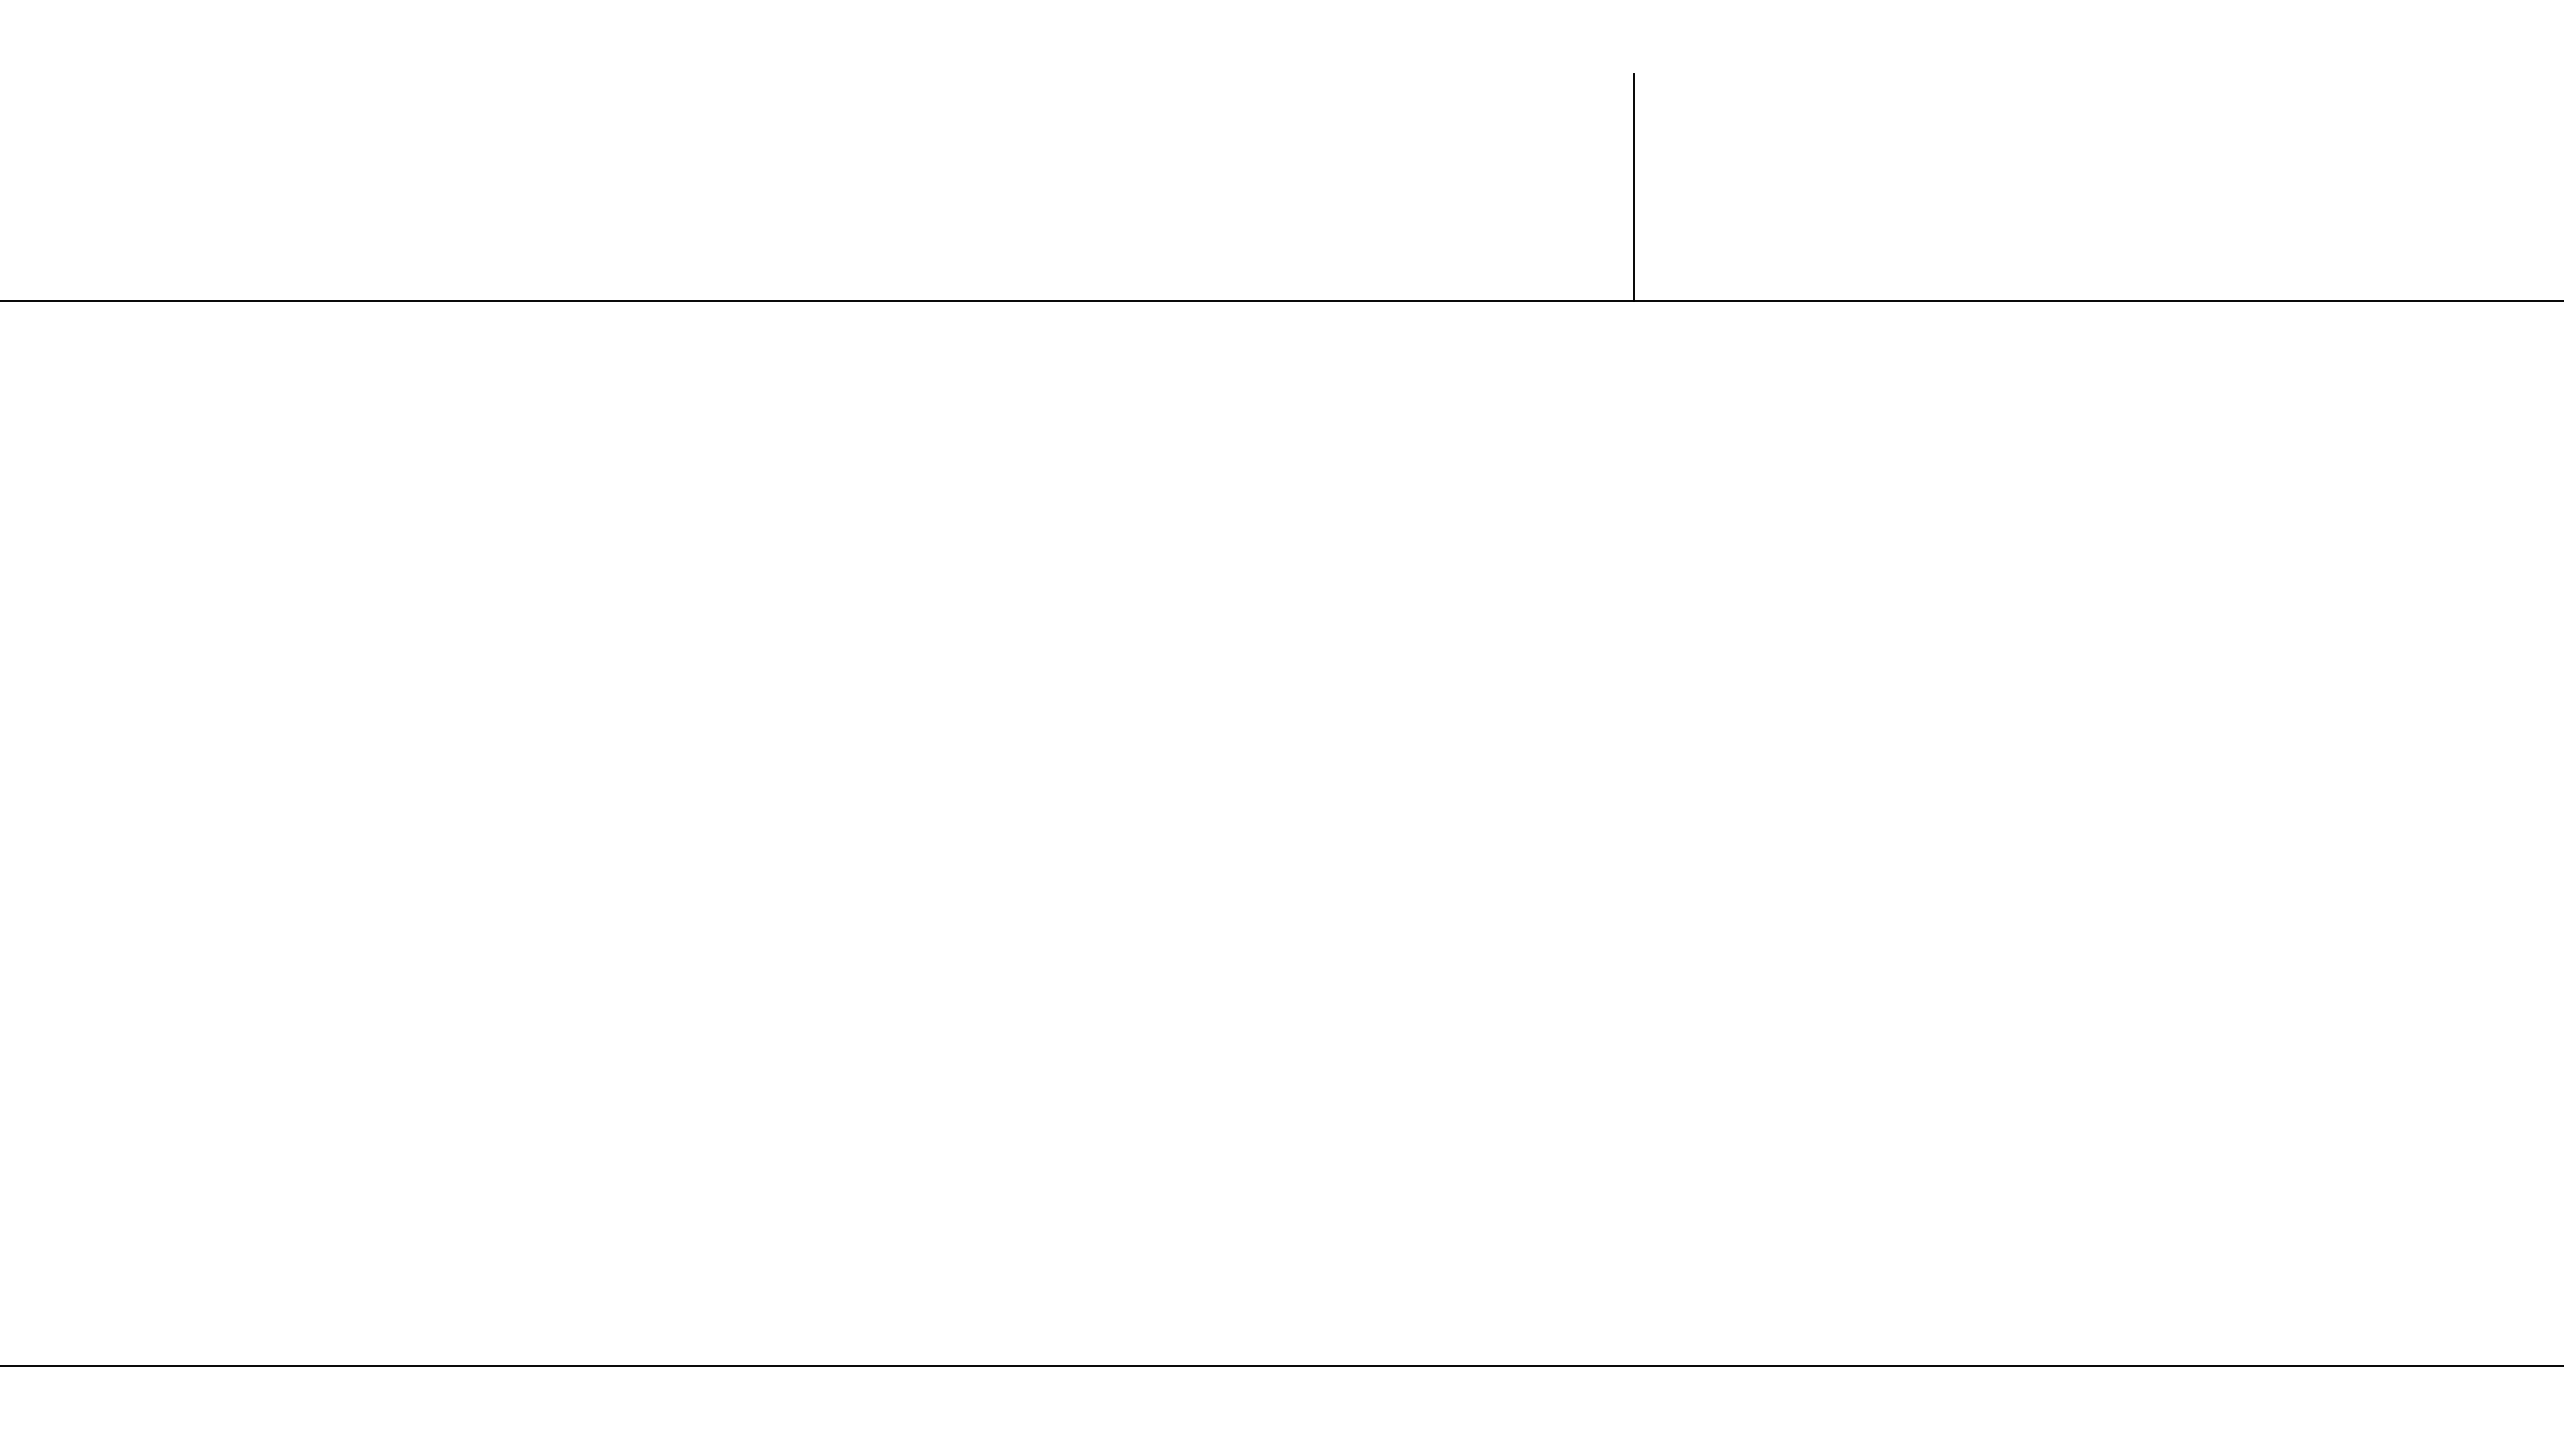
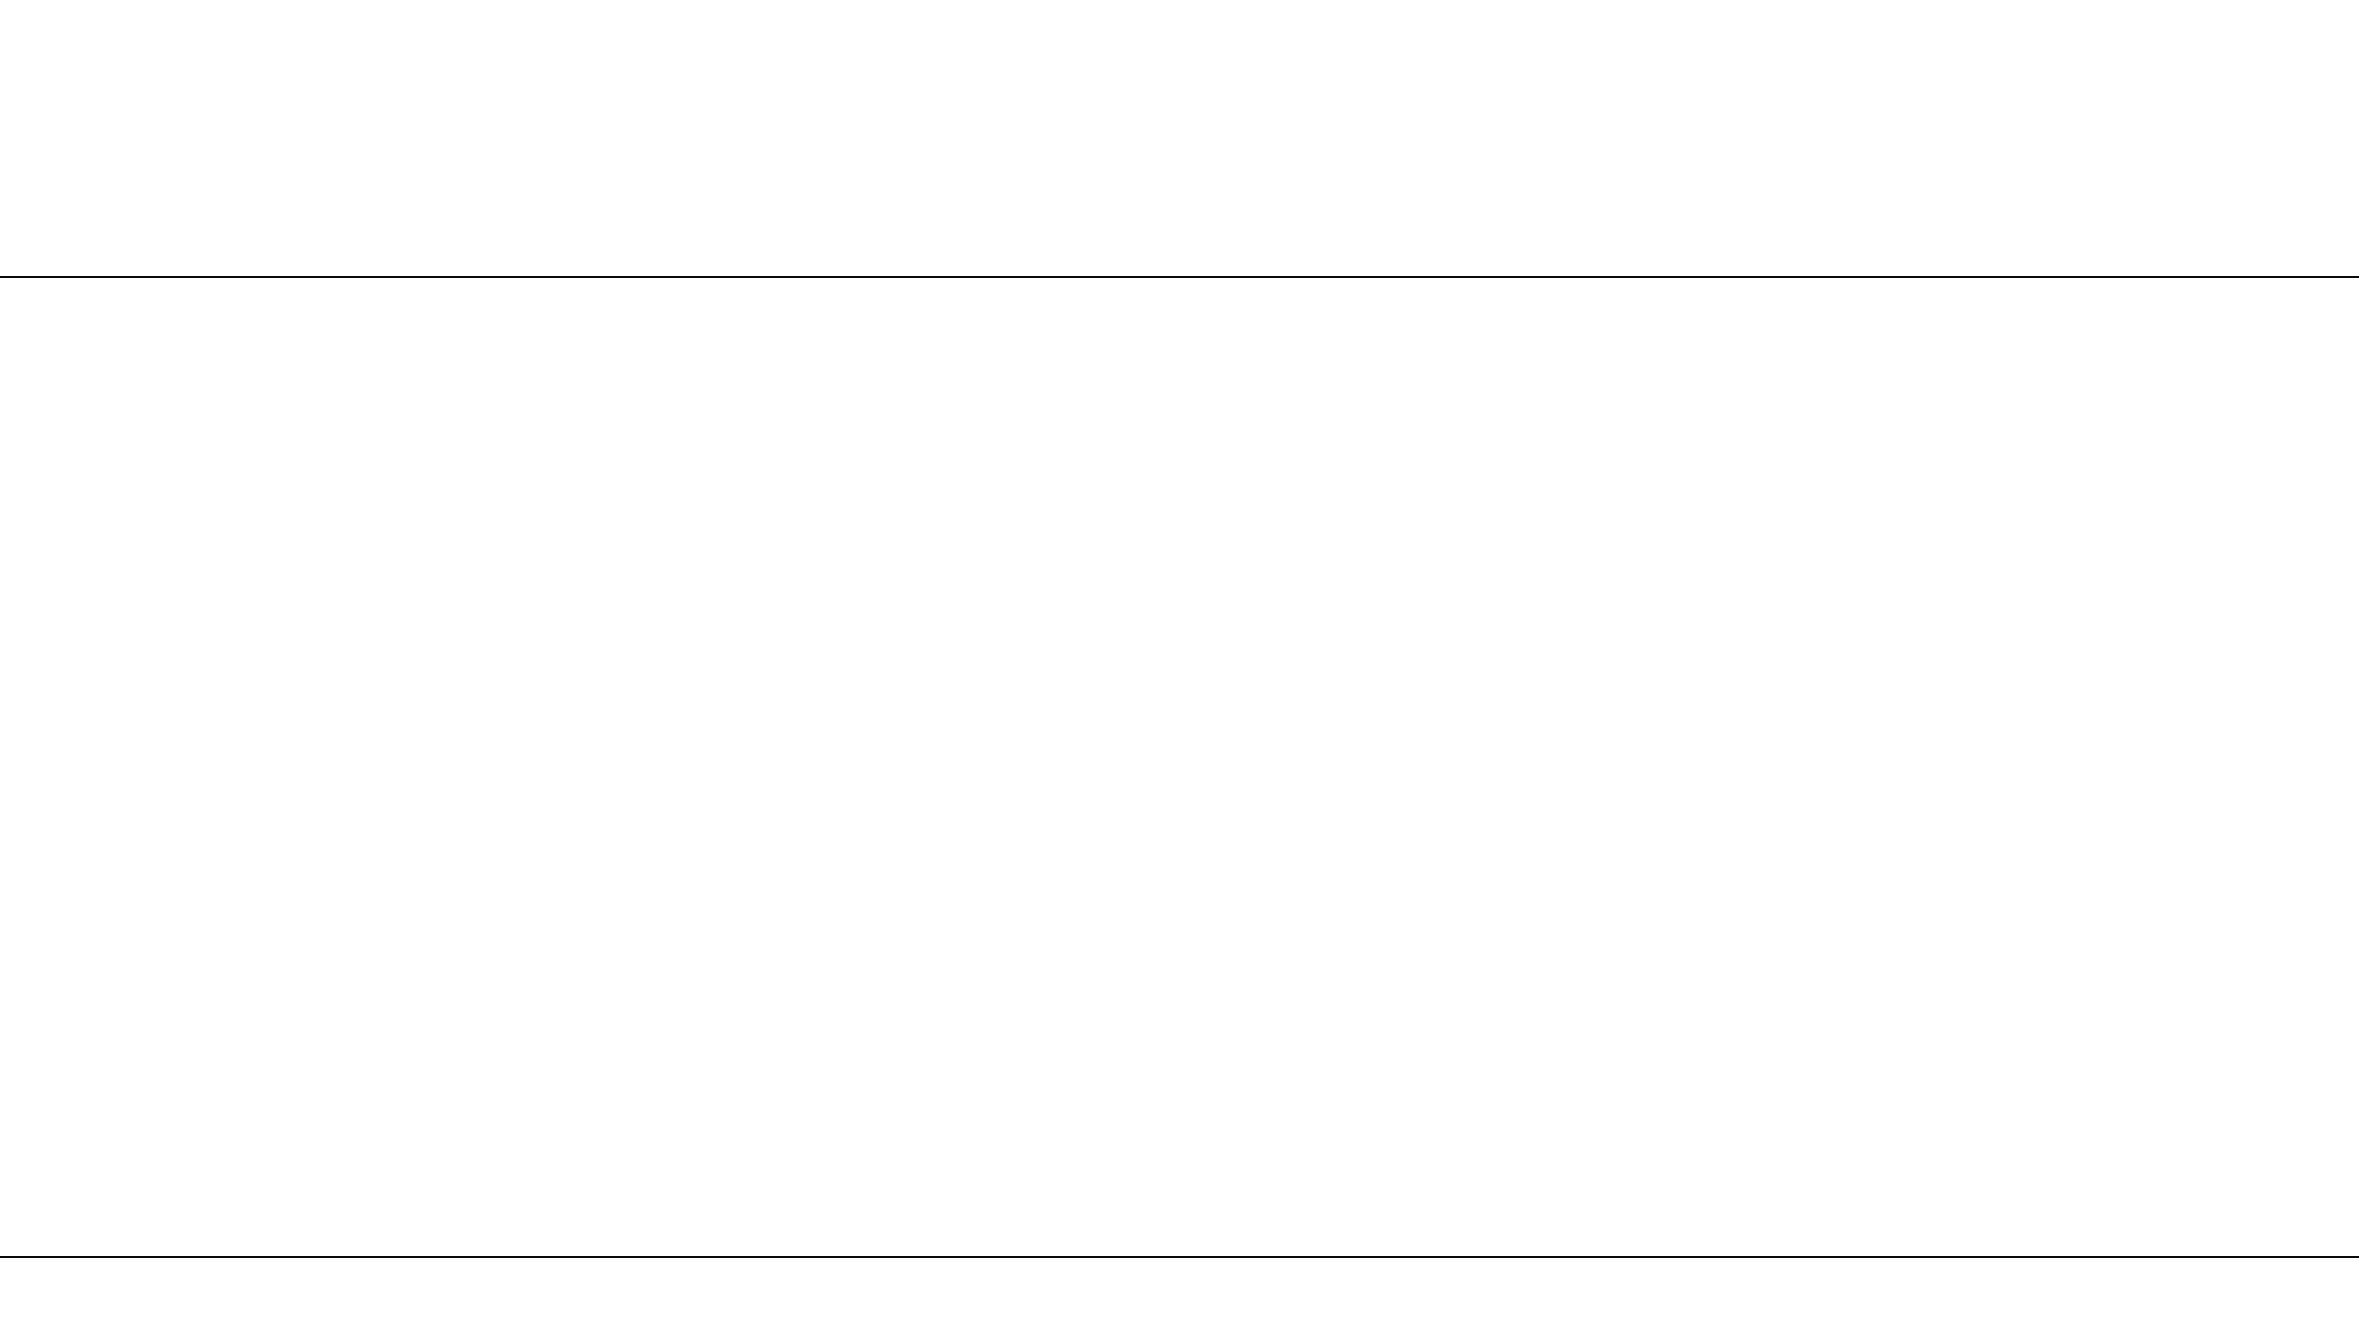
line: (1633, 187) -> (1502, 172), removed

